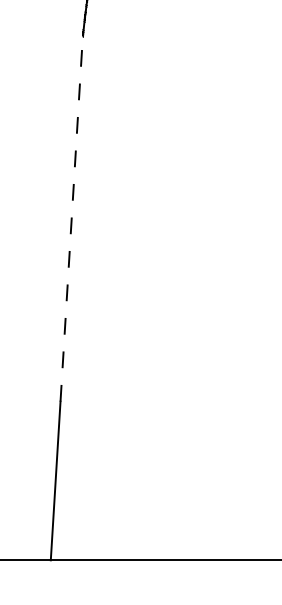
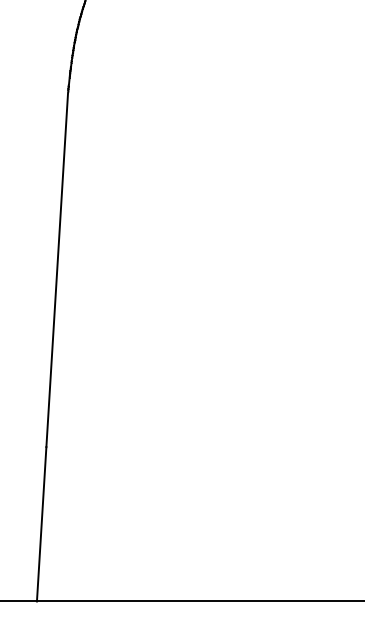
line: (71, 219) -> (57, 269), dashed -> solid

